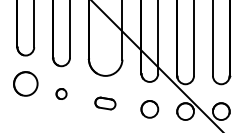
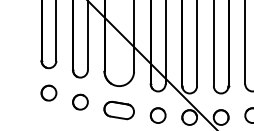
part: (25, 83) -> (48, 92), size x0.71
part: (61, 93) -> (80, 101), size x1.67
part: (104, 103) -> (118, 110), size x1.67

